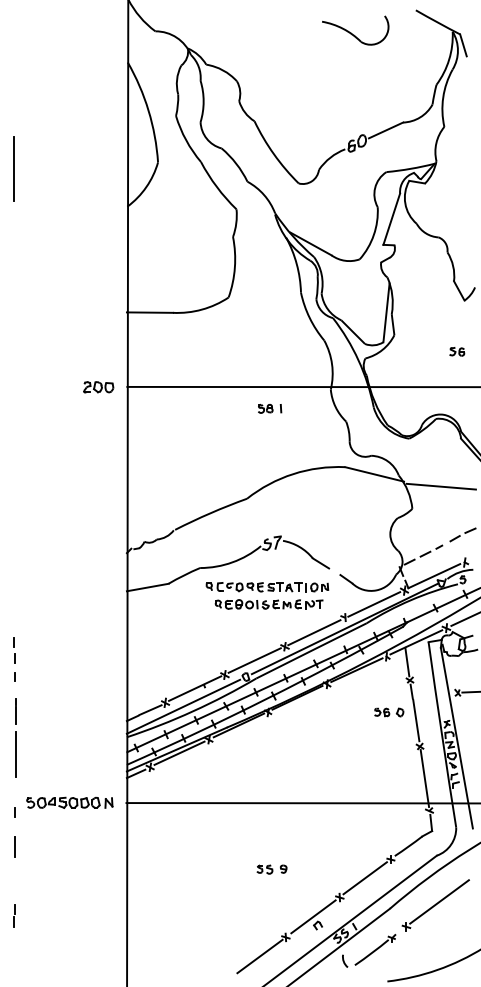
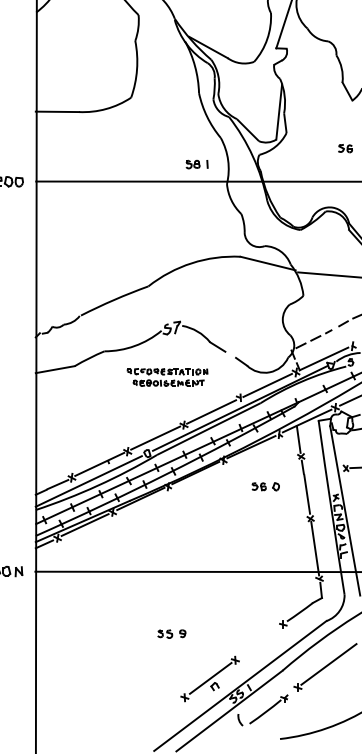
part: (270, 408) -> (197, 164), moved
part: (267, 595) -> (167, 377), size x0.7
part: (389, 712) -> (266, 486), moved
line: (364, 878) -> (258, 642), removed
line: (259, 956) -> (160, 715), removed

